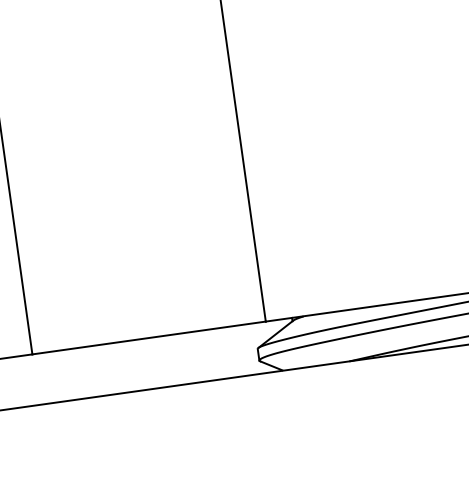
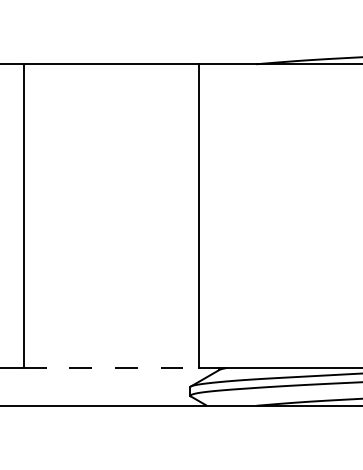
line: (149, 337) -> (111, 367), solid -> dashed

